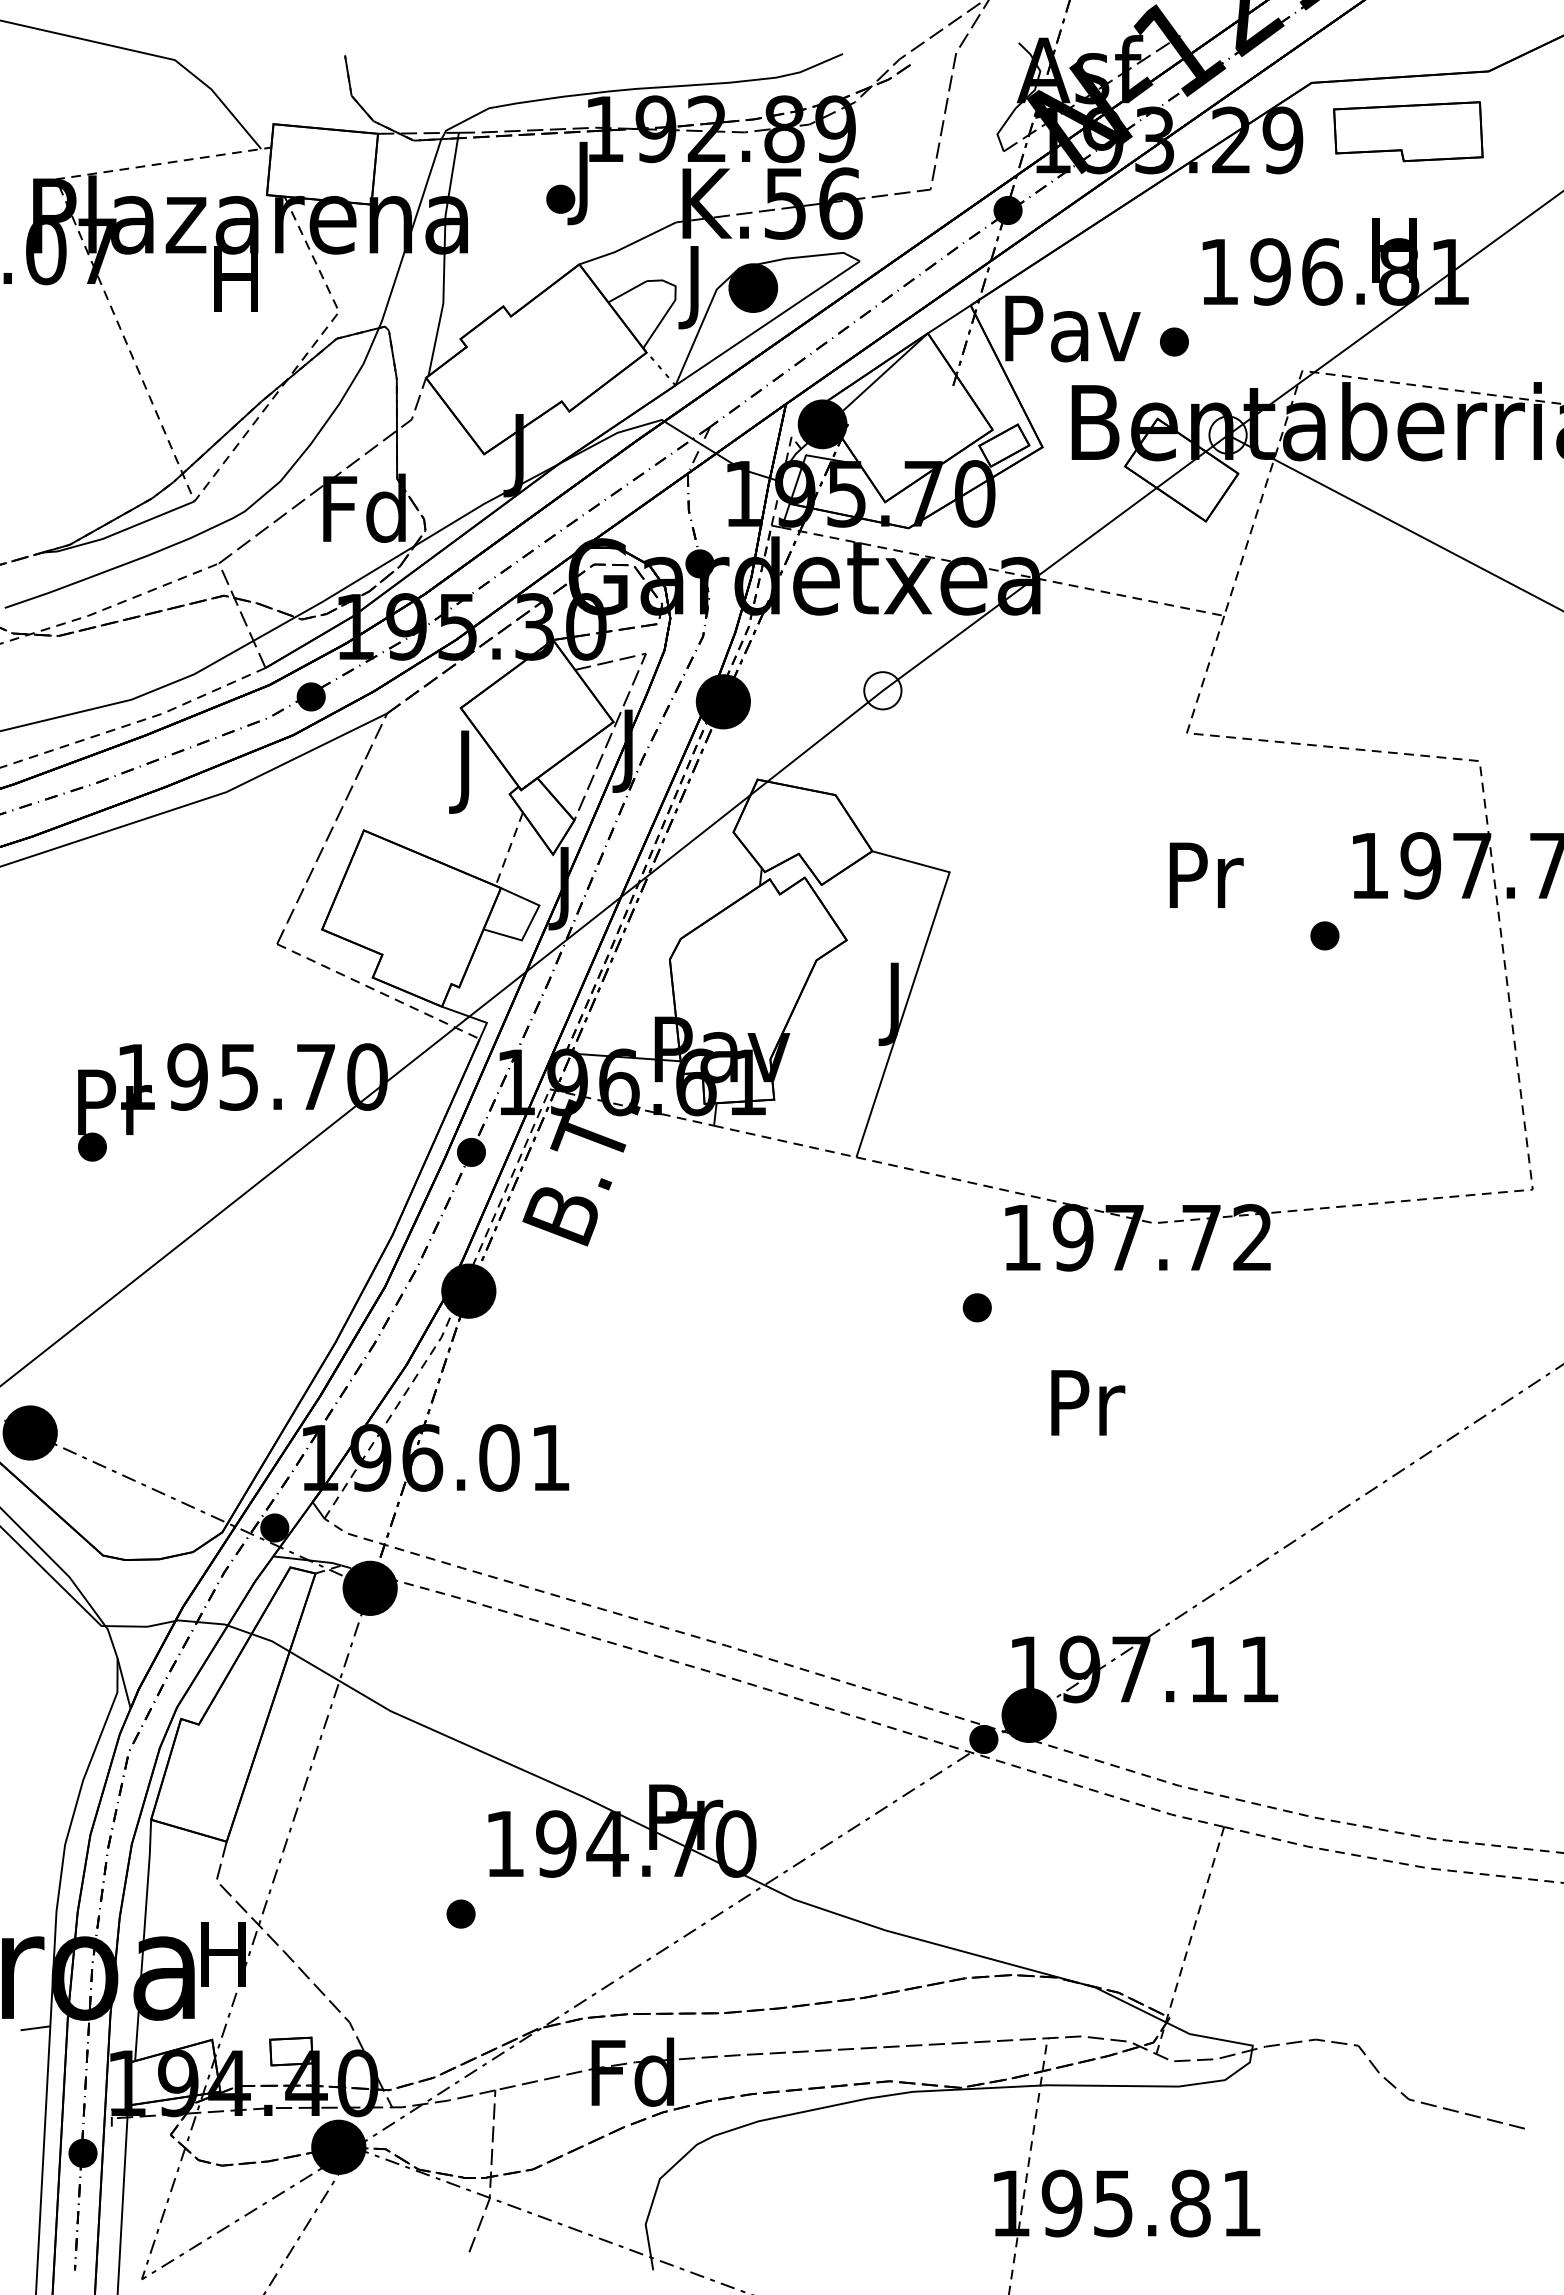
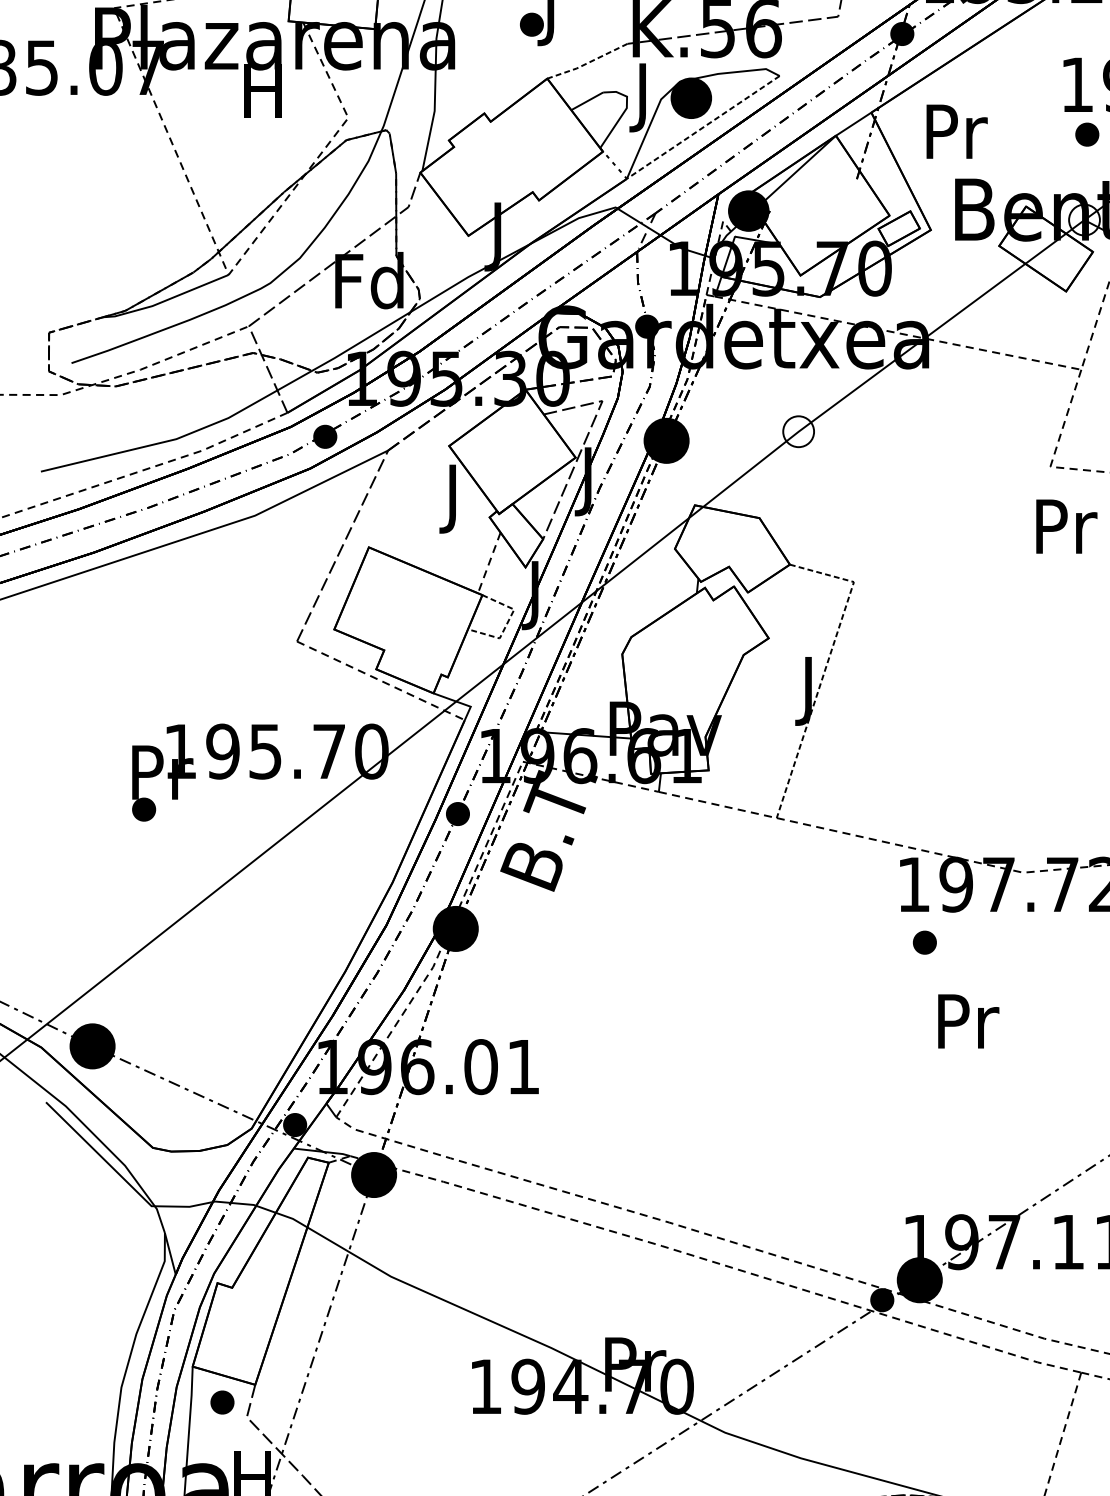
line: (628, 245) -> (588, 63), solid -> dashed
line: (767, 323) -> (703, 127), solid -> dashed
text: (1072, 328) -> (955, 131), Pav -> Pr
part: (1174, 341) -> (1087, 134), moved
text: (1206, 874) -> (1066, 525), moved
line: (531, 922) -> (507, 623), solid -> dashed
line: (915, 975) -> (825, 667), solid -> dashed
part: (976, 1307) -> (924, 942), moved
part: (460, 1913) -> (221, 1402), moved

